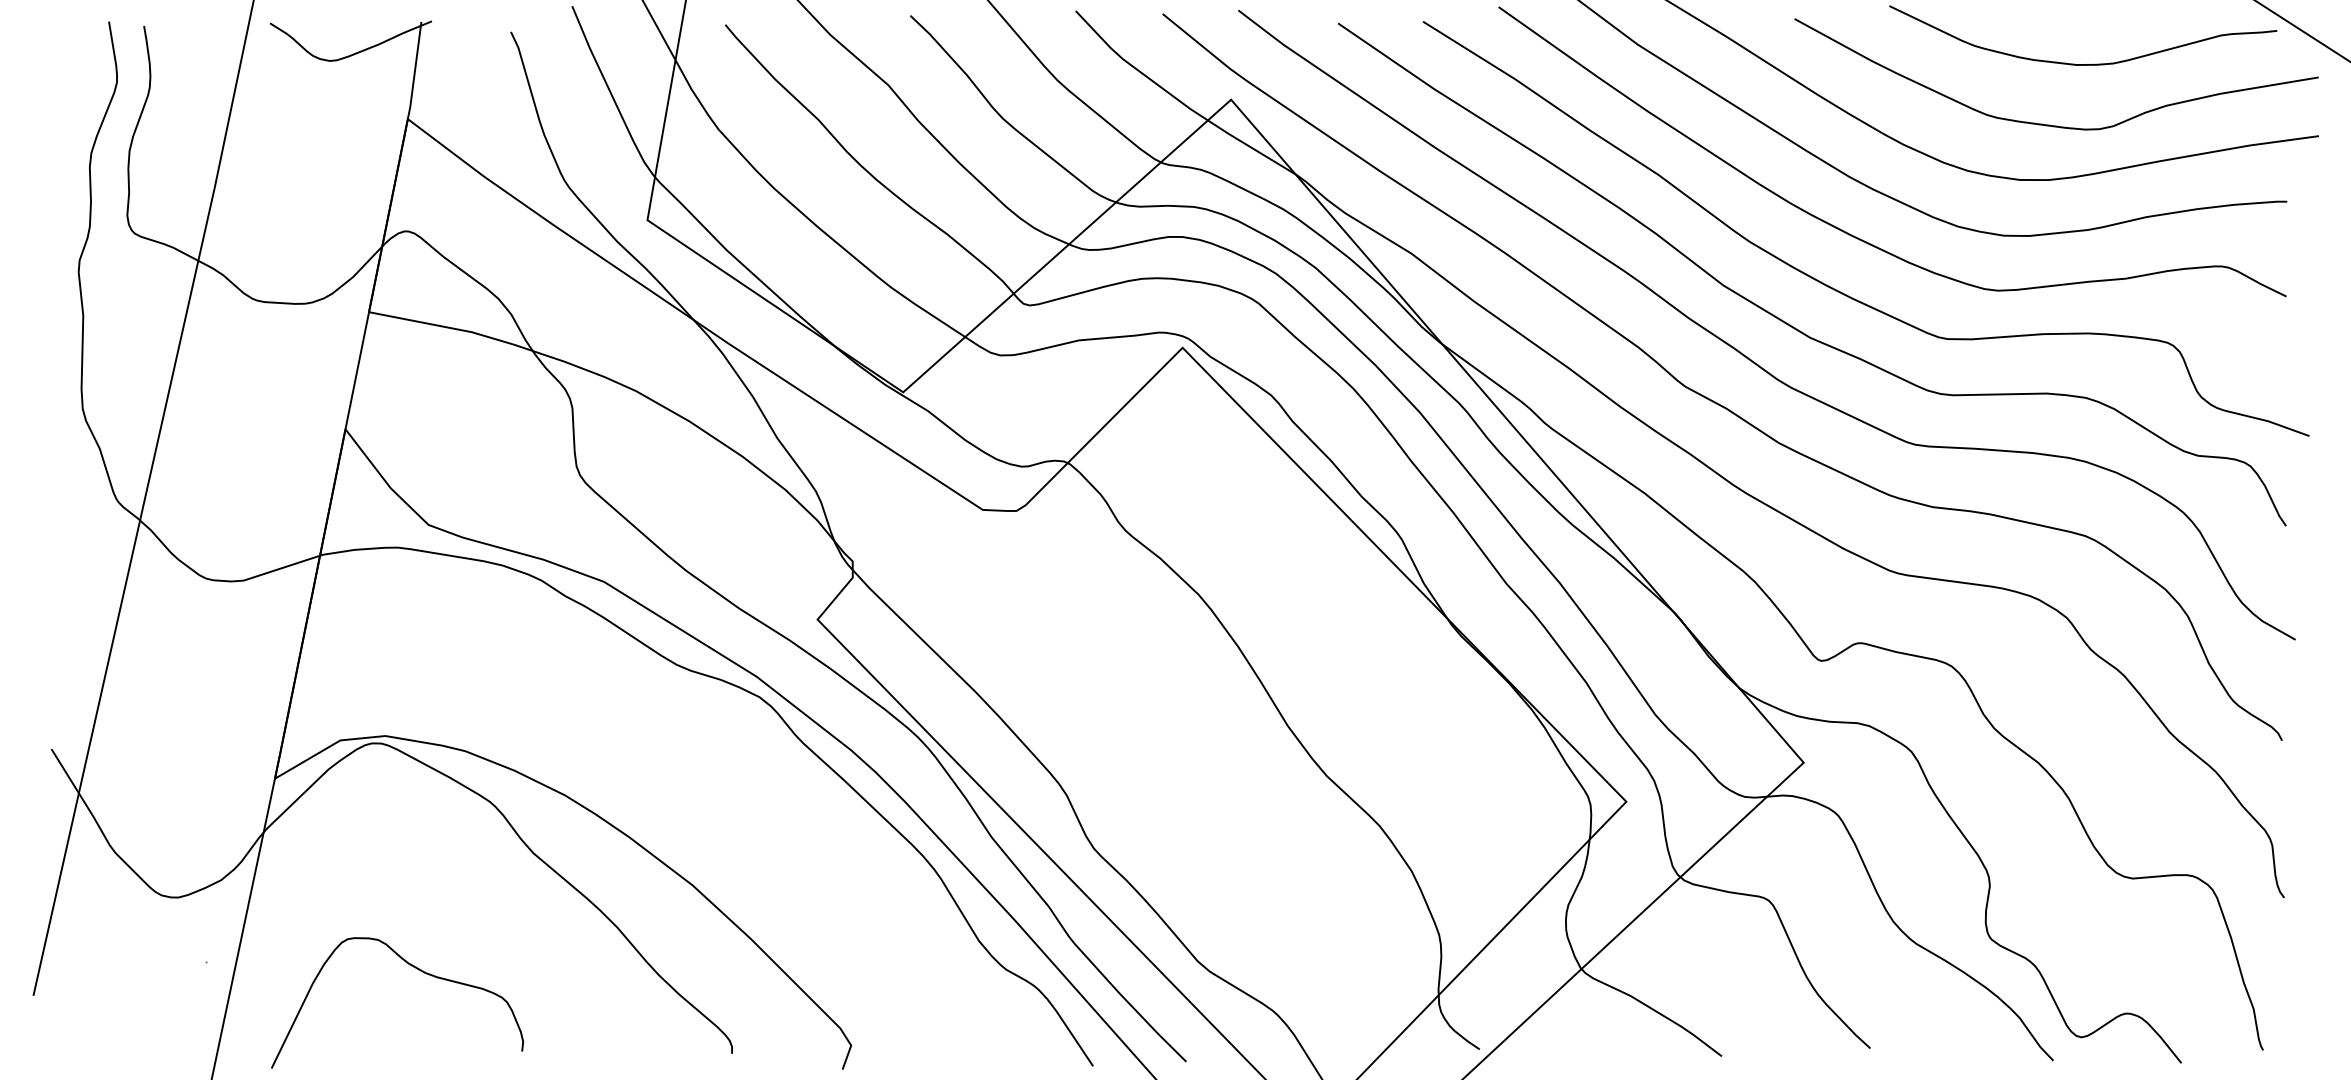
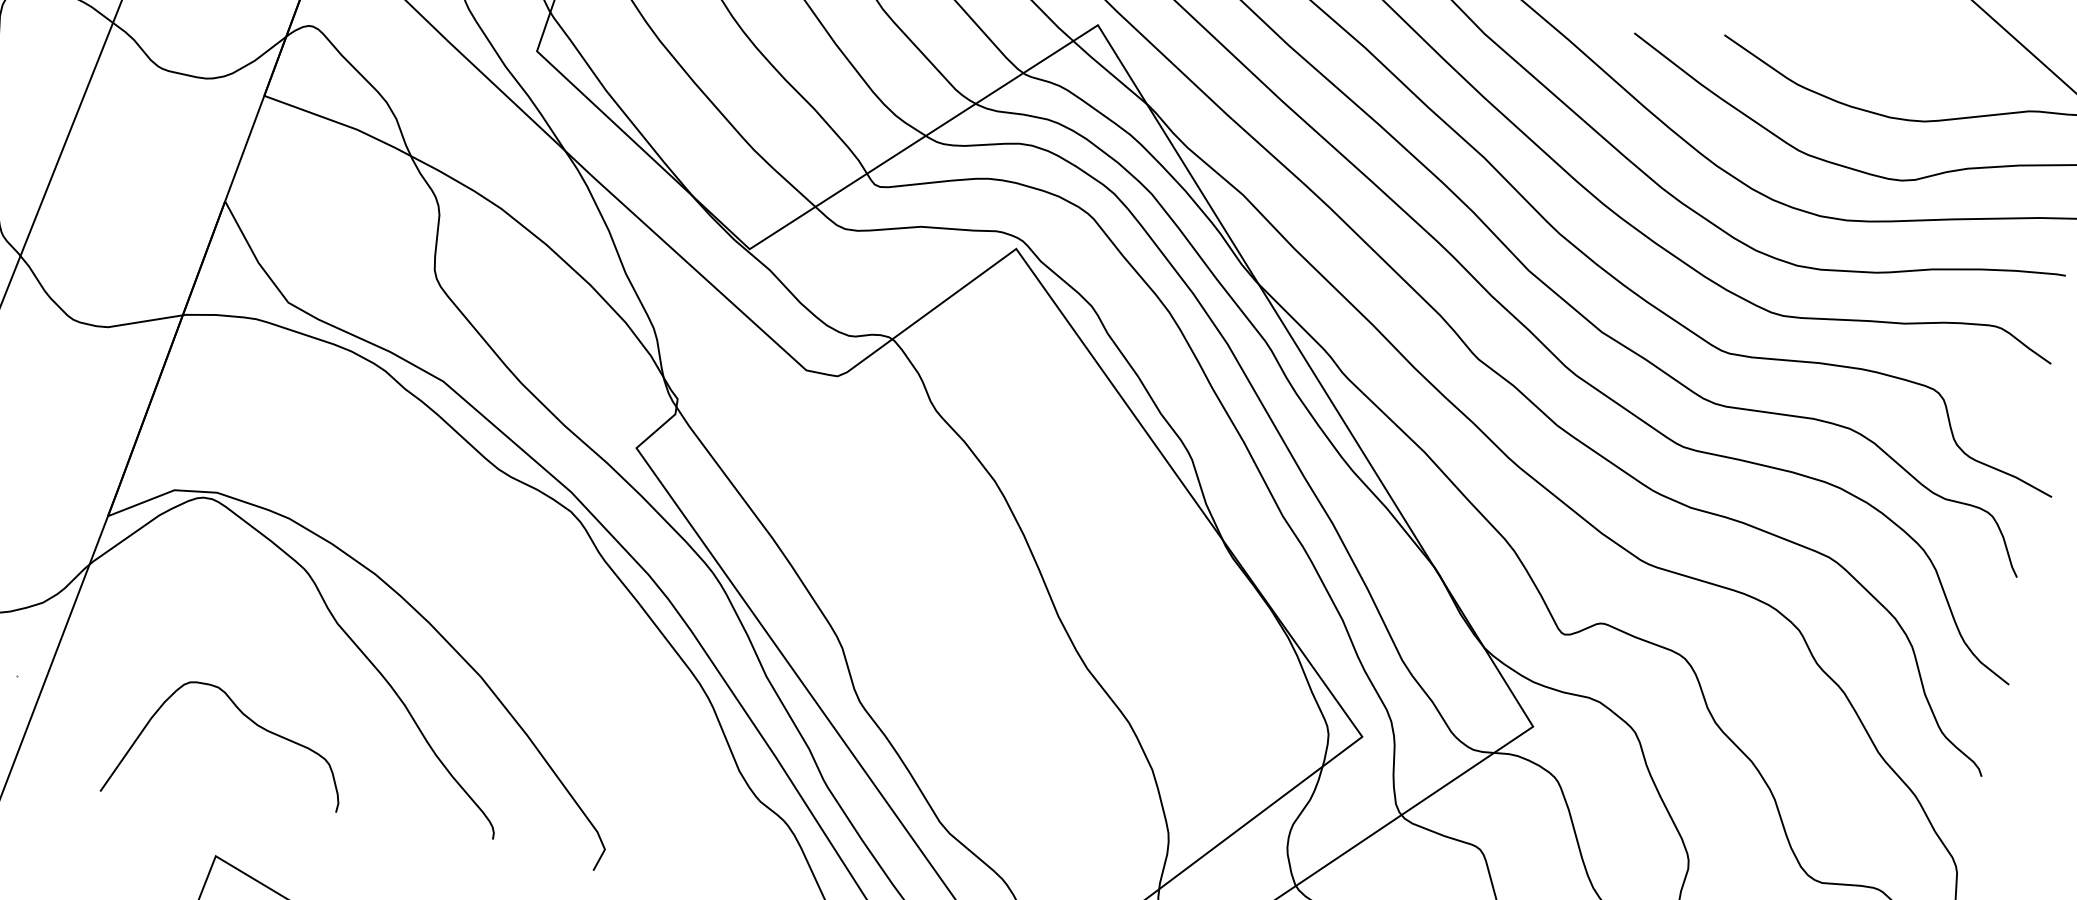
curve: (418, 970) -> (251, 721), moved

